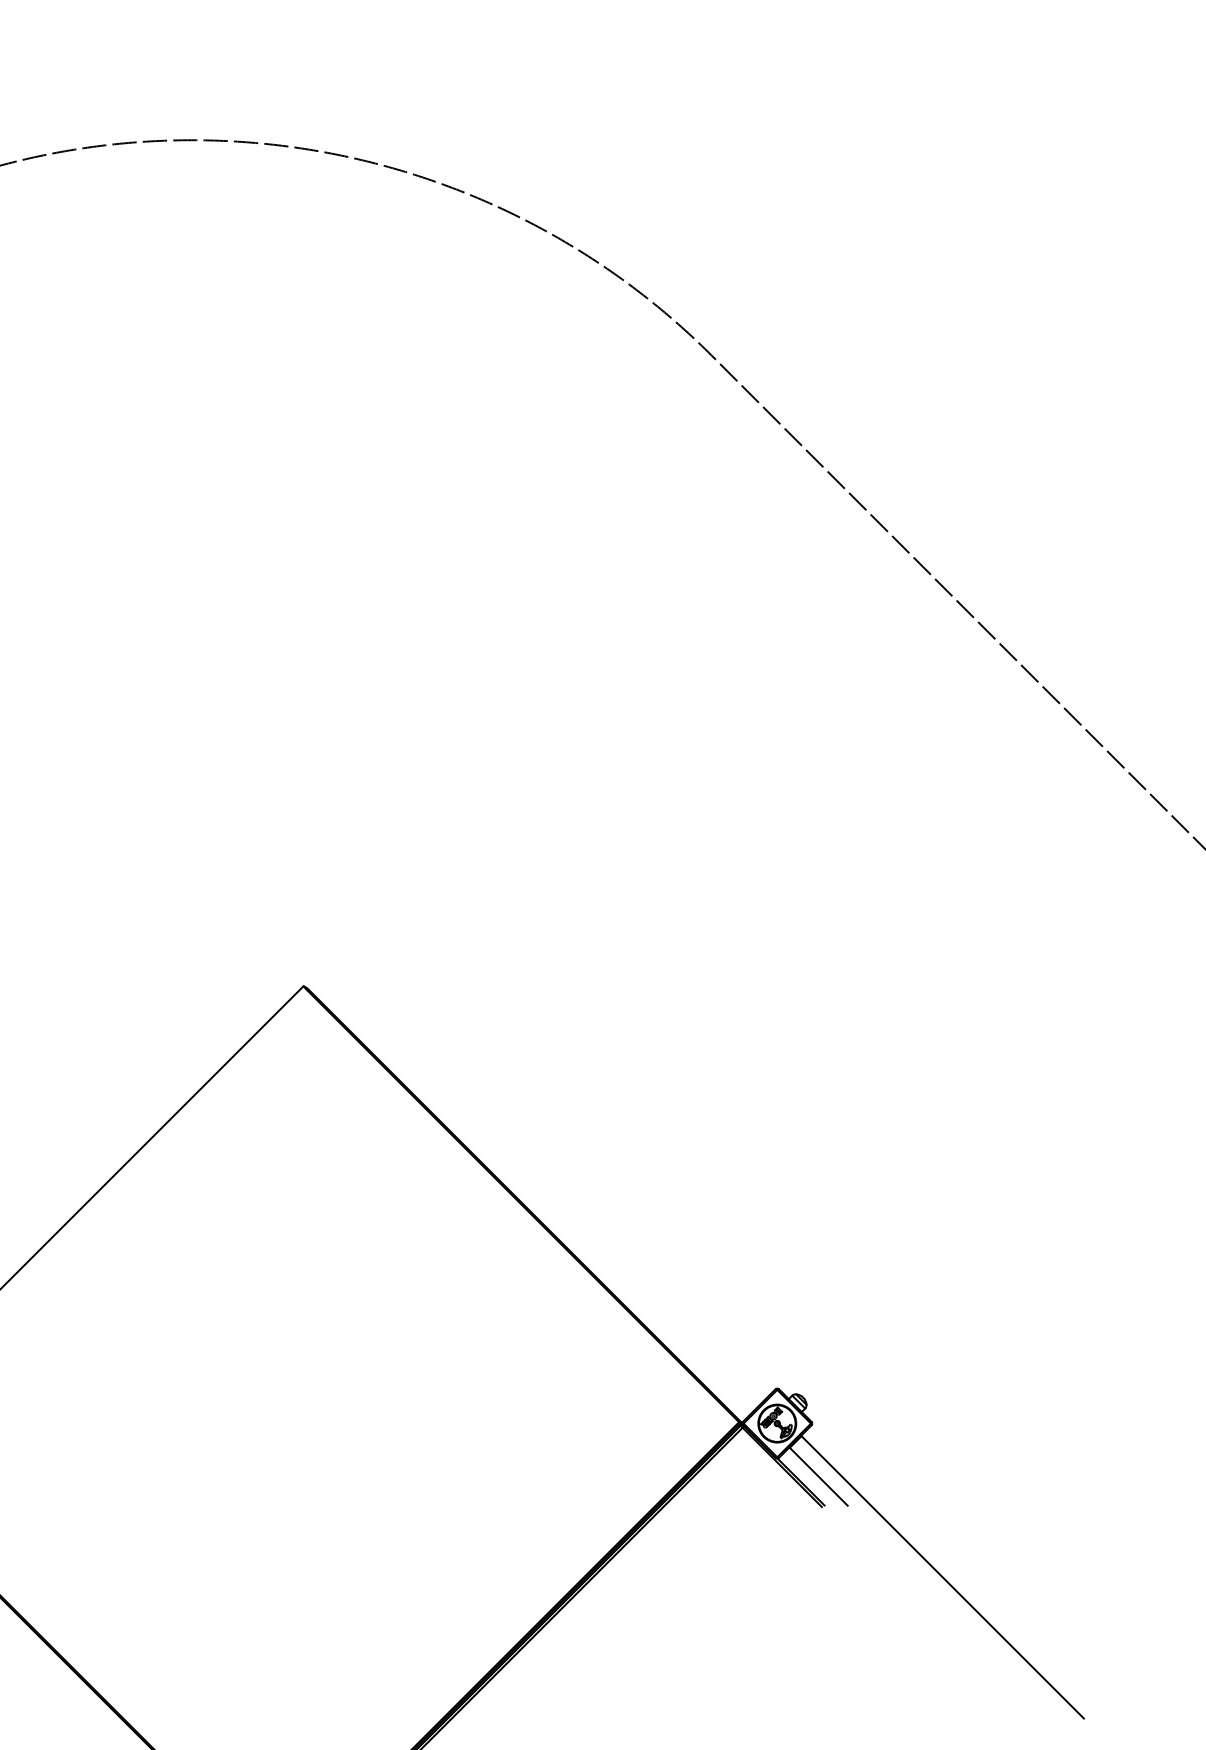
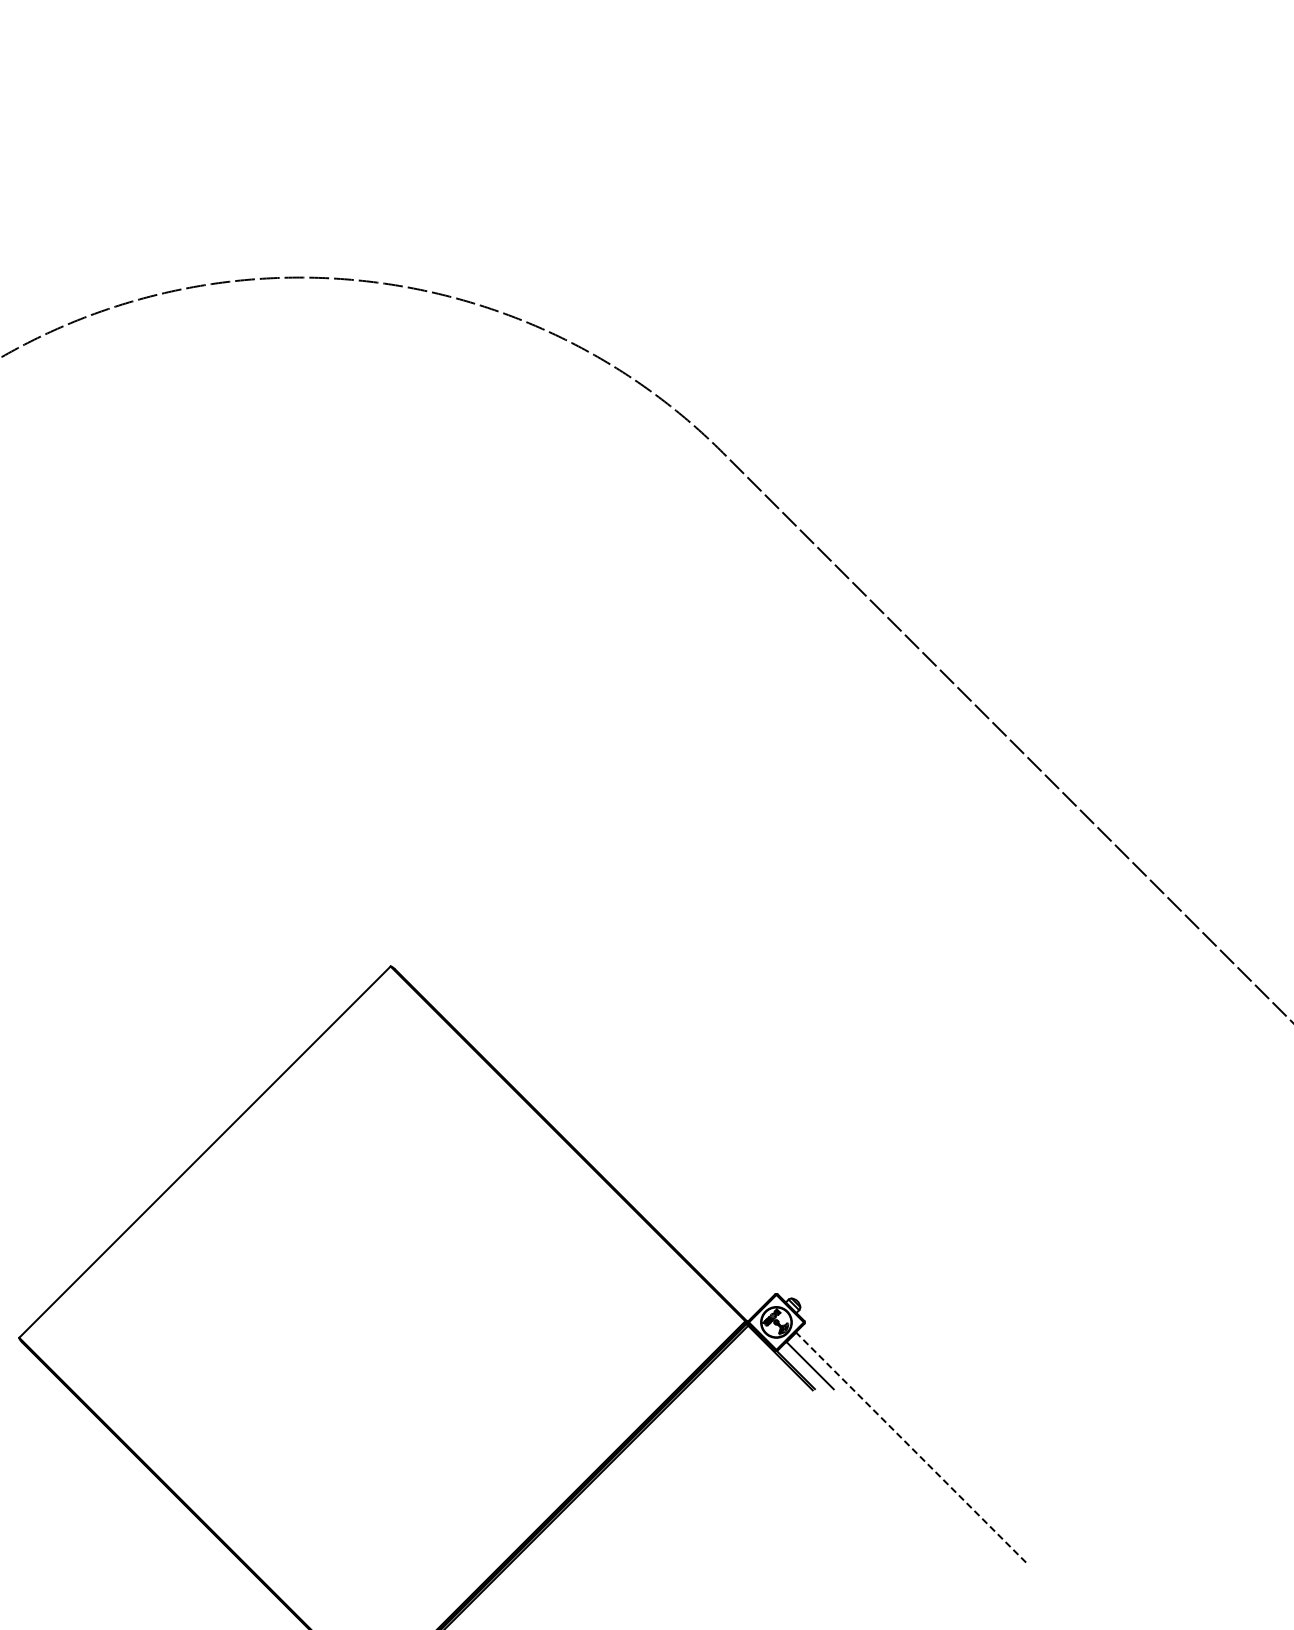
line: (943, 1577) -> (911, 1447), solid -> dashed

